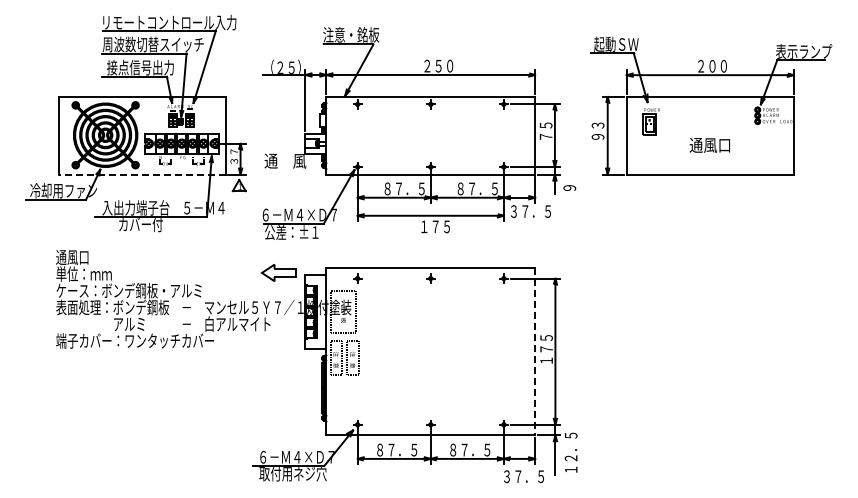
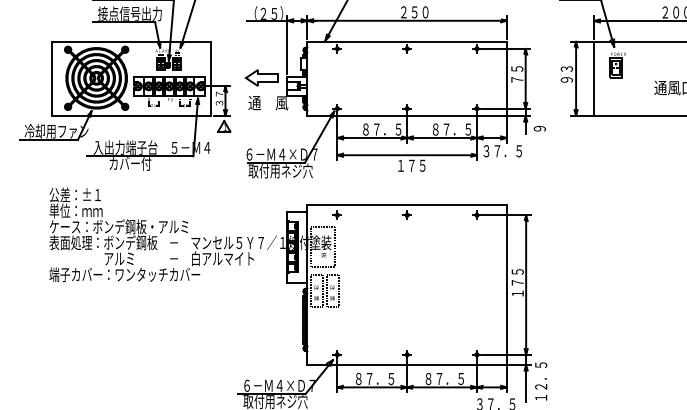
line: (142, 174) -> (131, 115), dashed -> solid
text: (297, 232) -> (279, 171), 公差：±１ -> 取付用ネジ穴
text: (82, 257) -> (74, 195), 通風口 -> 公差：±１
part: (278, 272) -> (261, 77), moved
line: (535, 351) -> (507, 284), dashed -> solid

